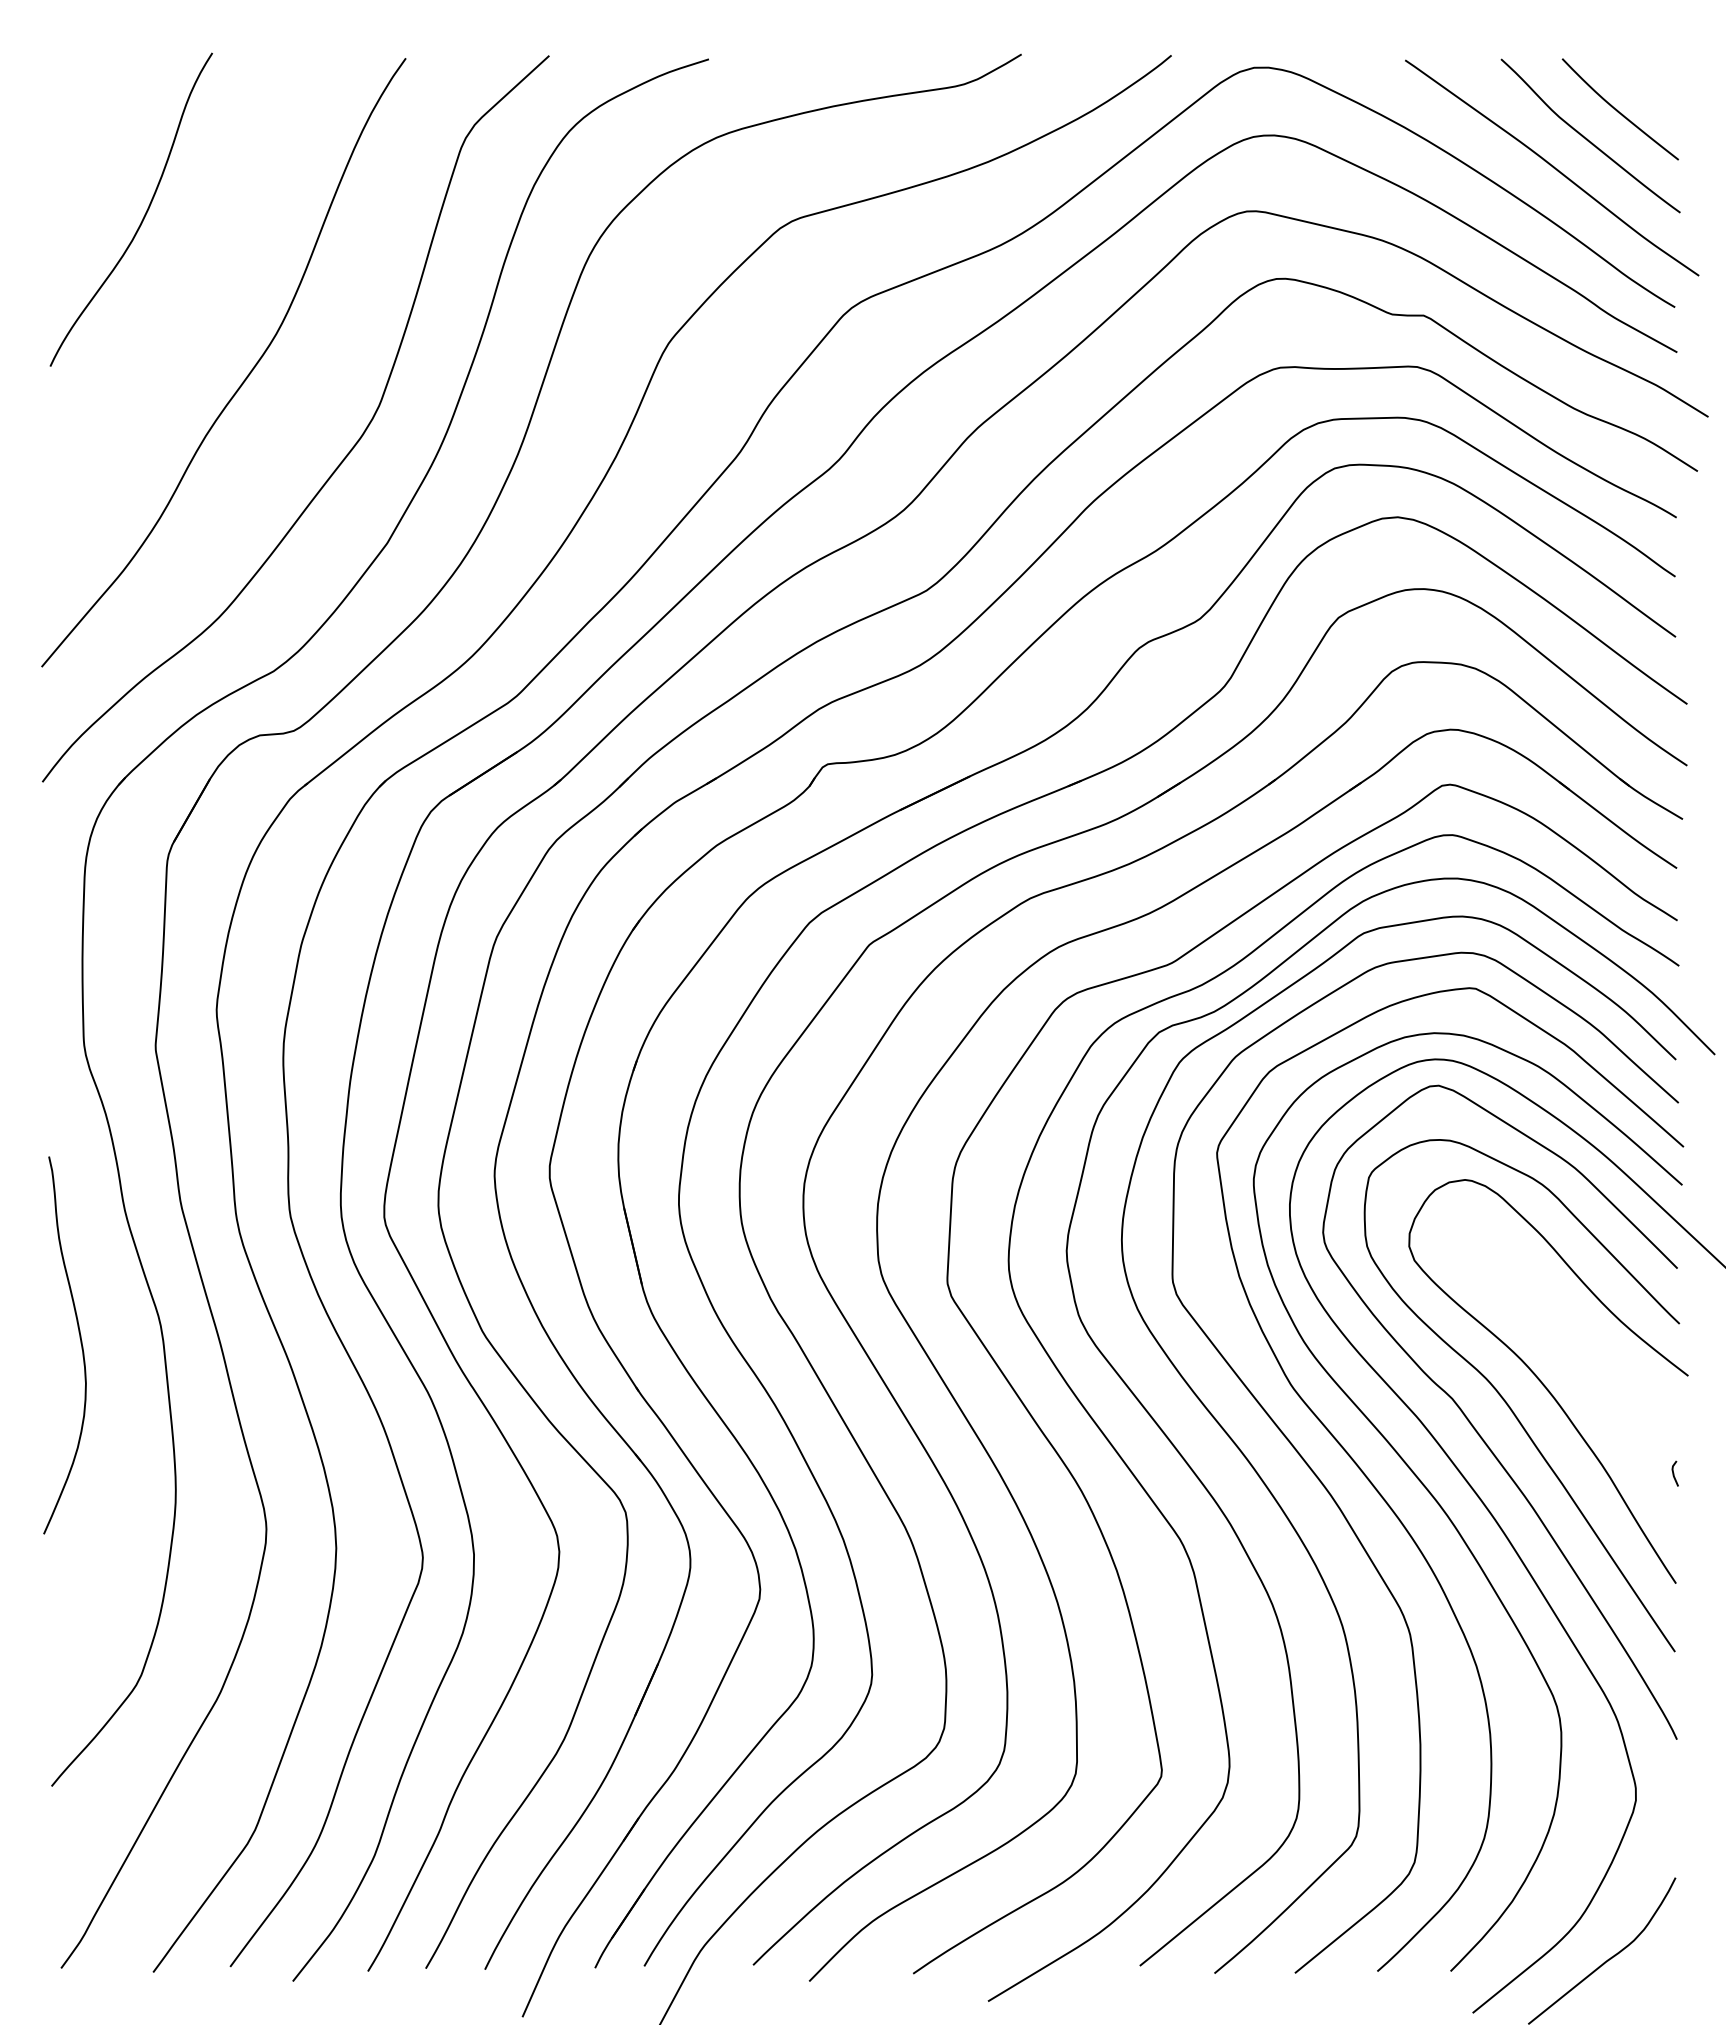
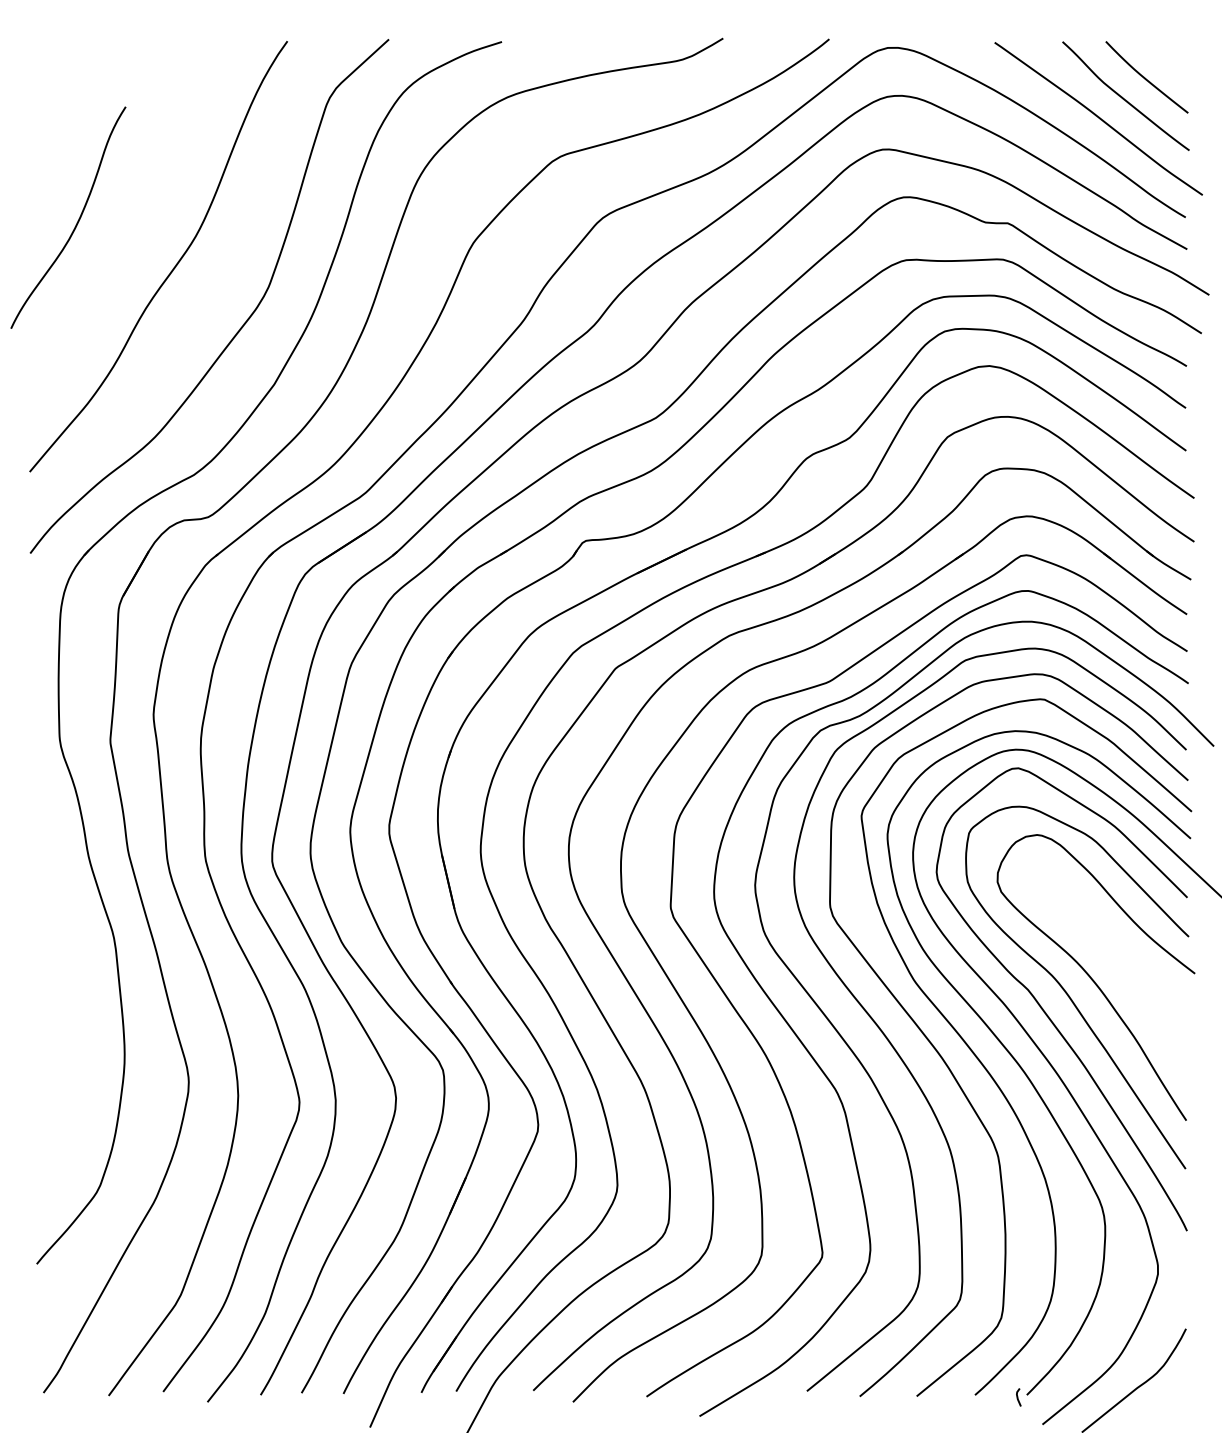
curve: (143, 216) -> (77, 222), moved
curve: (80, 1343) -> (57, 950), removed
line: (1674, 1473) -> (1018, 1397), moved

